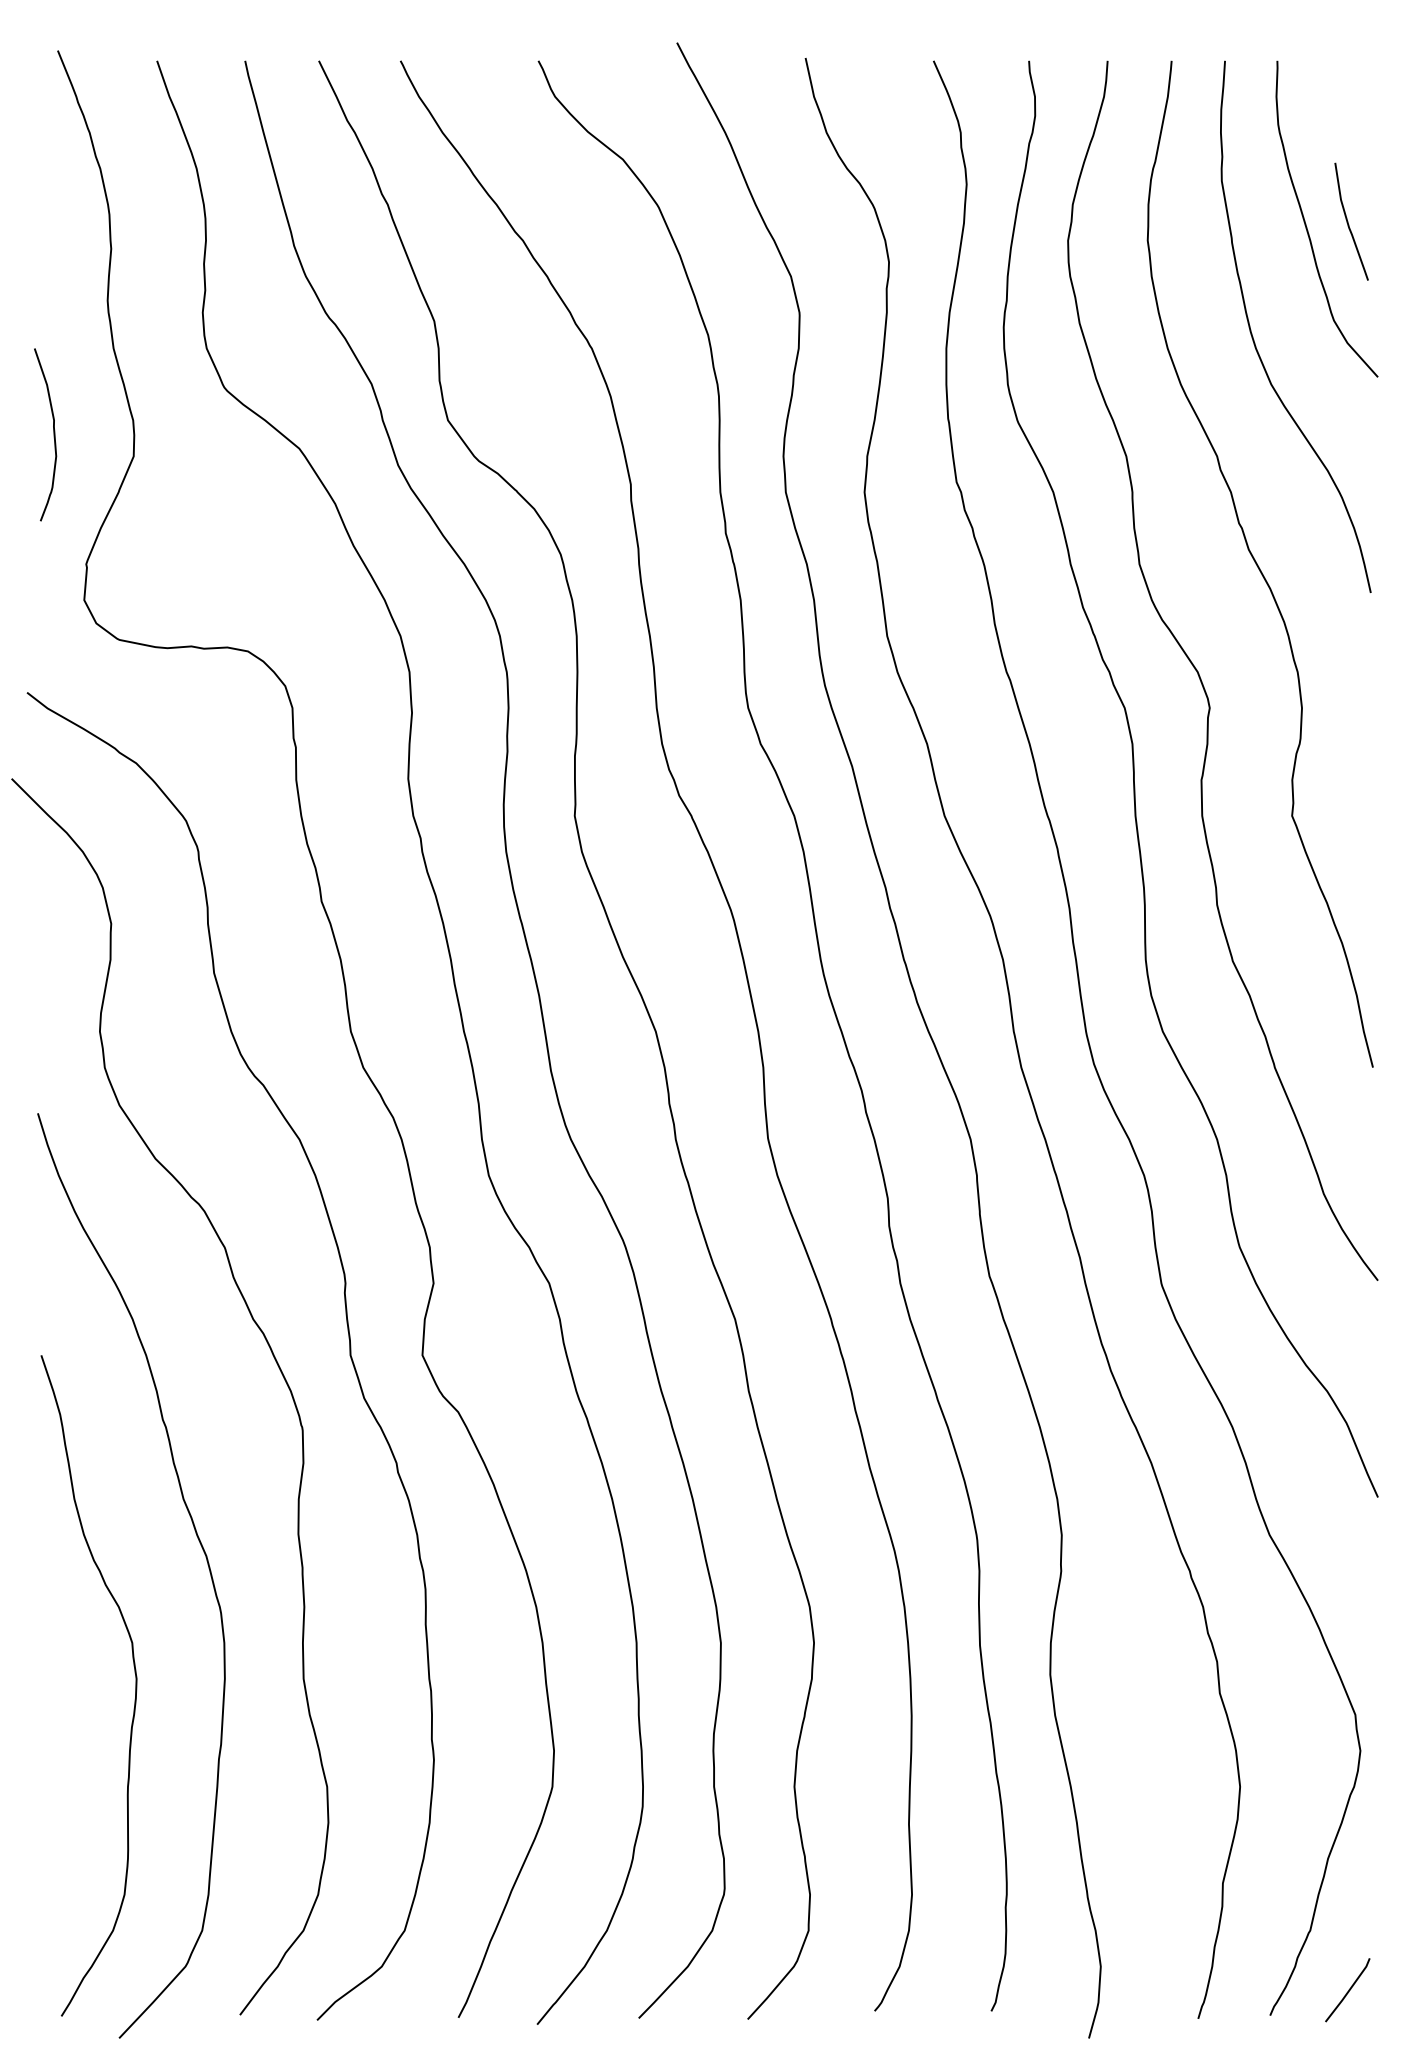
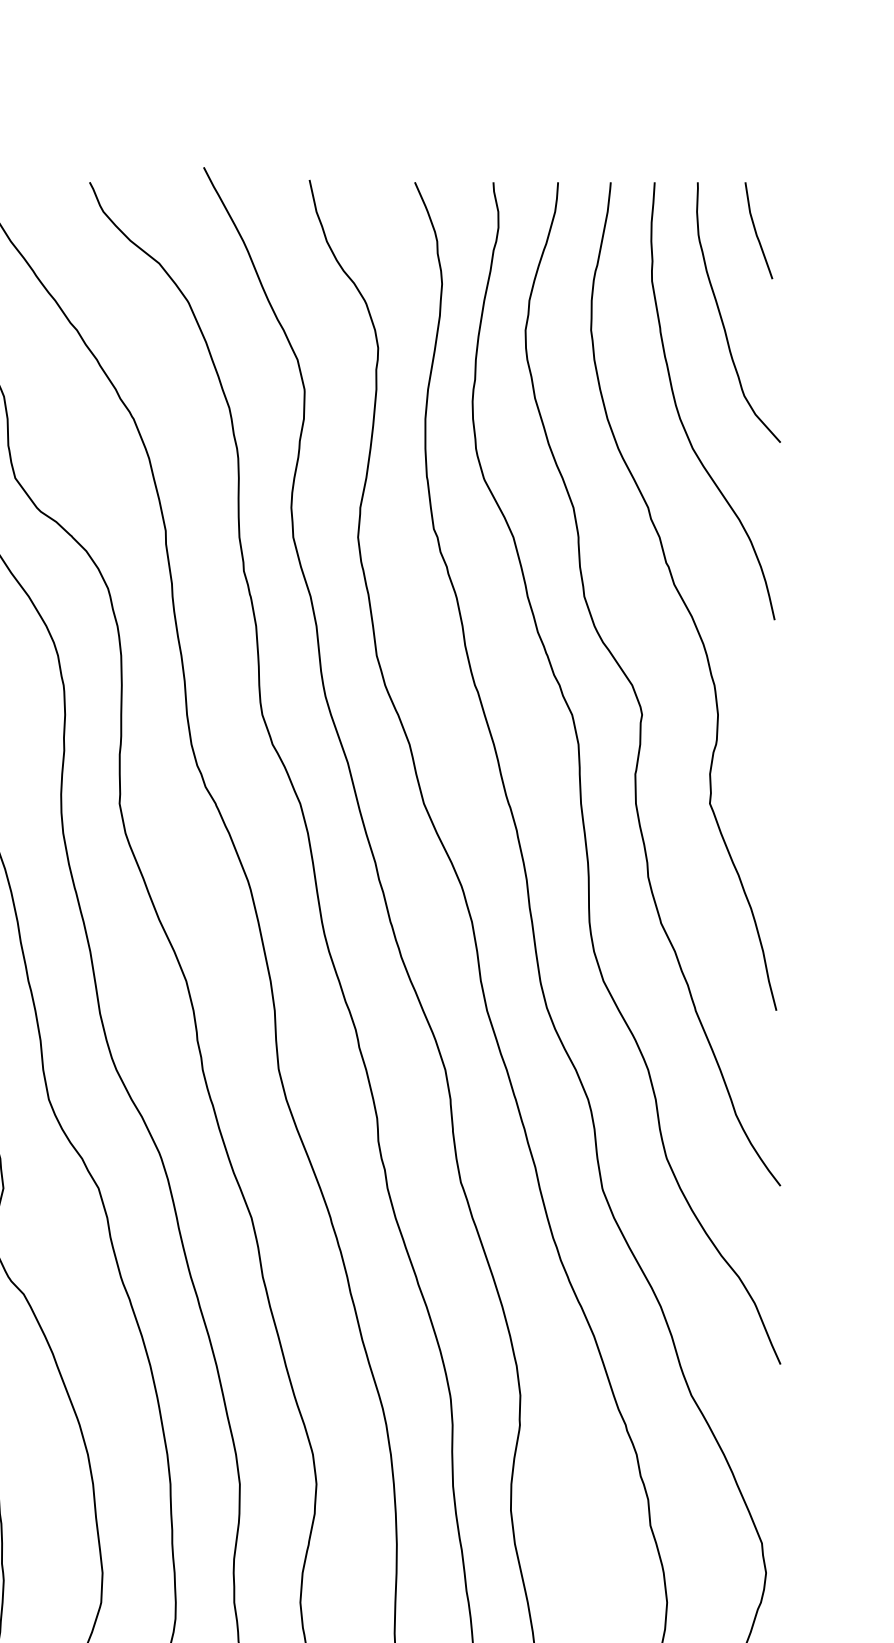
curve: (1348, 221) -> (756, 230), moved

